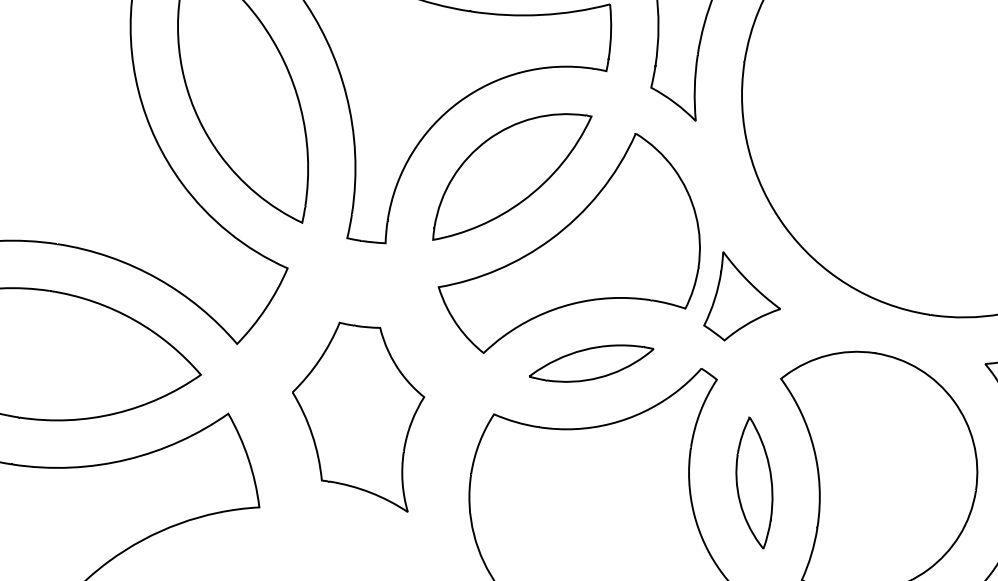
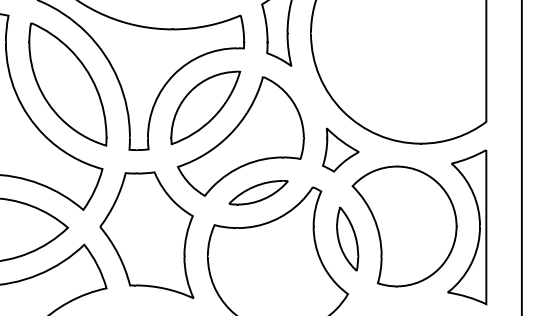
part: (744, 298) -> (340, 149), moved
part: (355, 414) -> (146, 235), size x1.43

